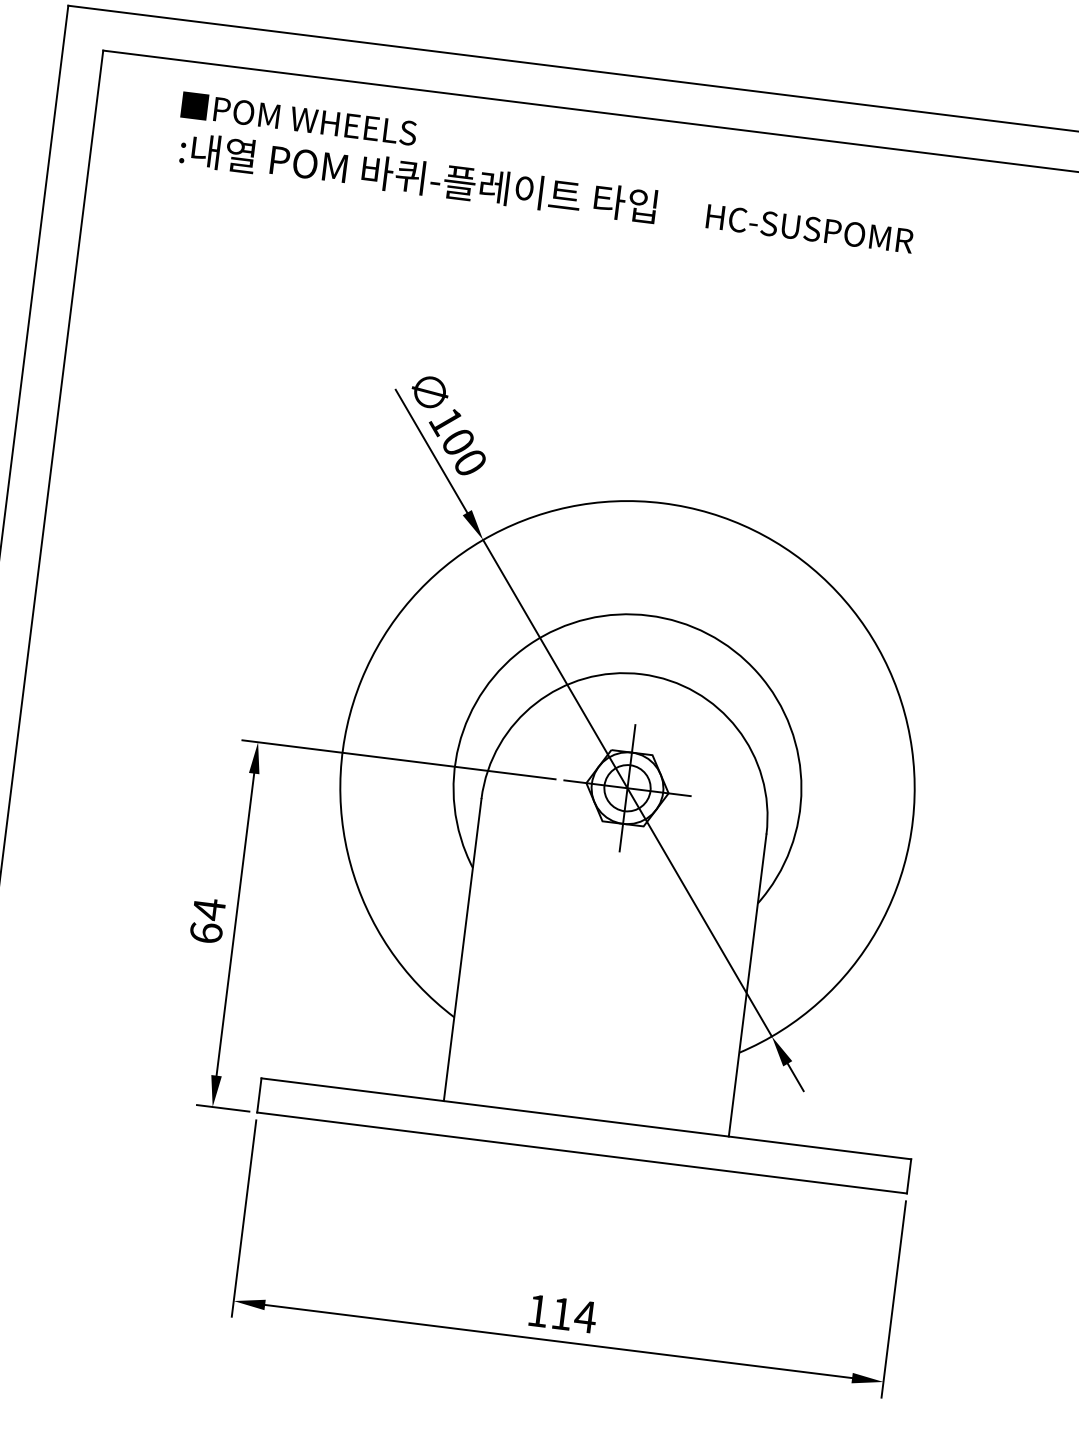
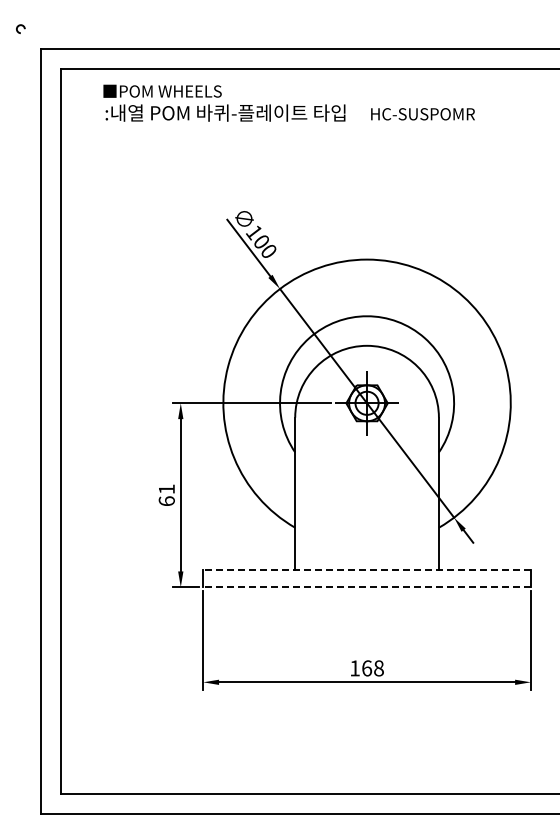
text: (208, 909) -> (166, 489), 64 -> 61
line: (587, 1119) -> (367, 570), solid -> dashed
line: (582, 1153) -> (367, 587), solid -> dashed
text: (574, 1315) -> (373, 668), 114 -> 168

